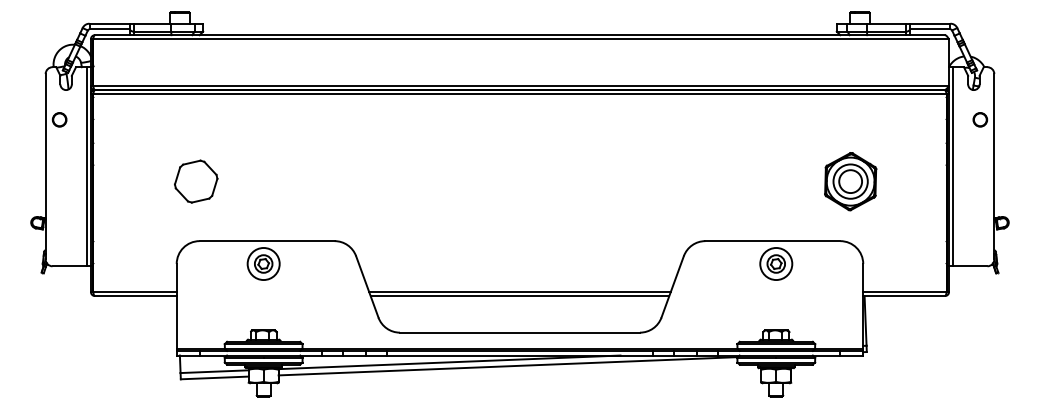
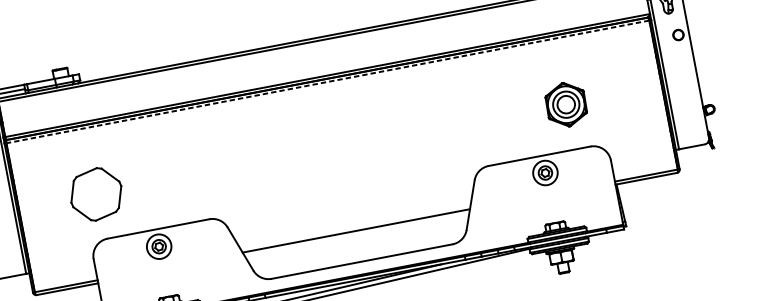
line: (519, 94) -> (327, 82), solid -> dashed
part: (196, 181) -> (96, 194), size x1.6
part: (850, 181) -> (566, 104), moved
line: (519, 296) -> (356, 234), removed

